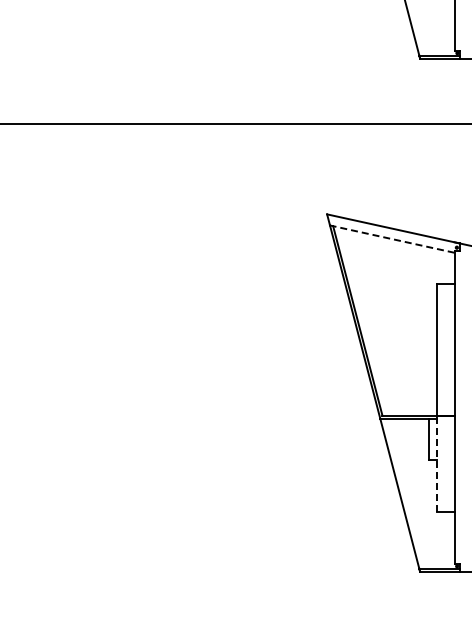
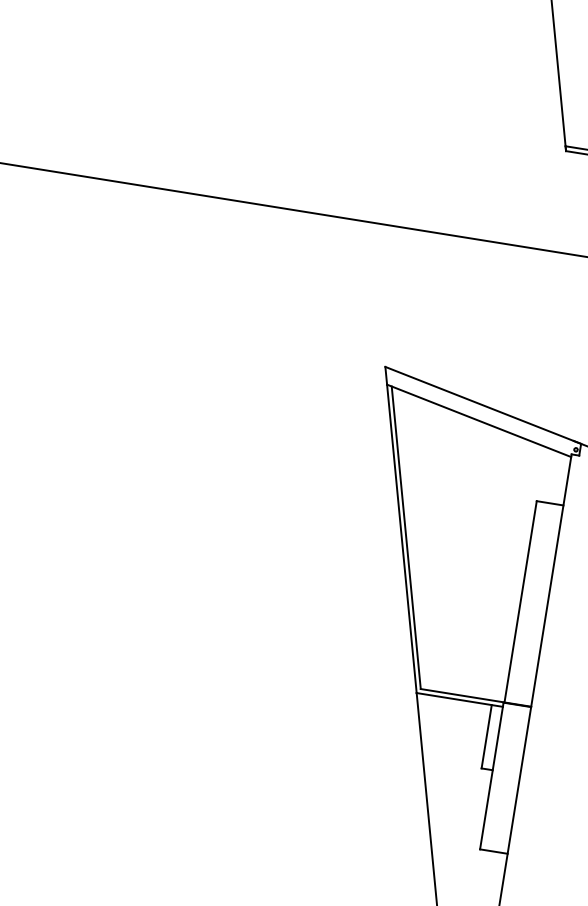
line: (392, 239) -> (479, 421), dashed -> solid
line: (436, 463) -> (491, 775), dashed -> solid

